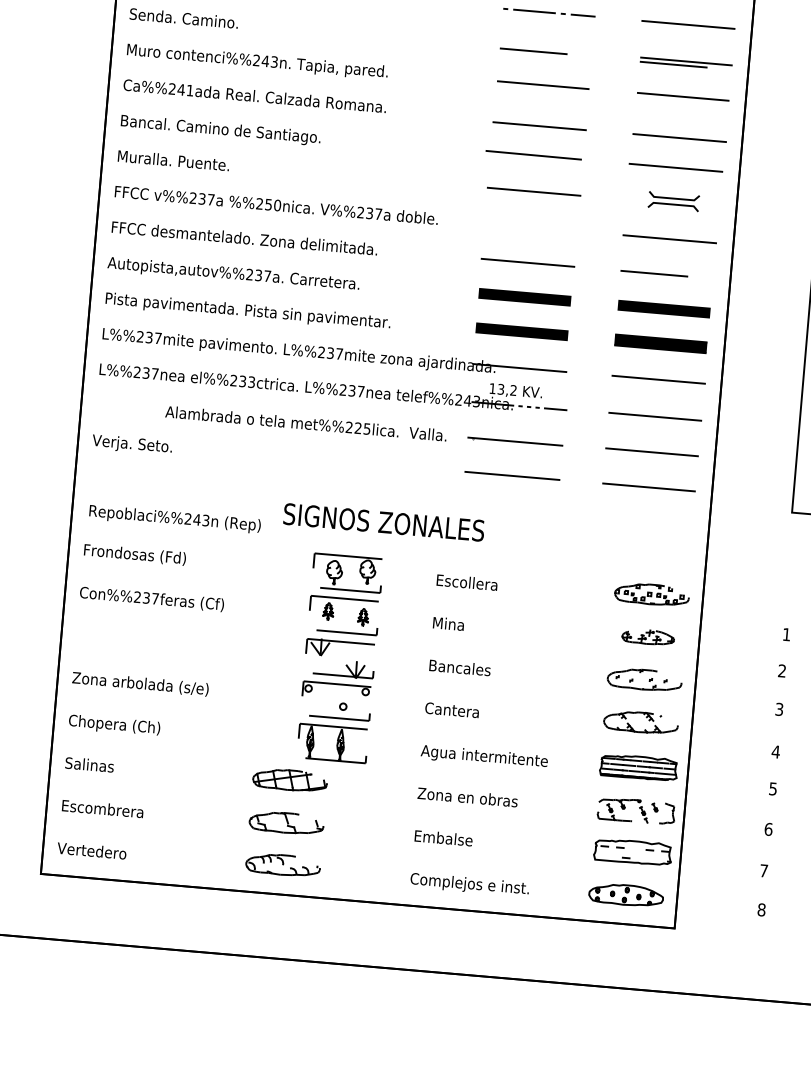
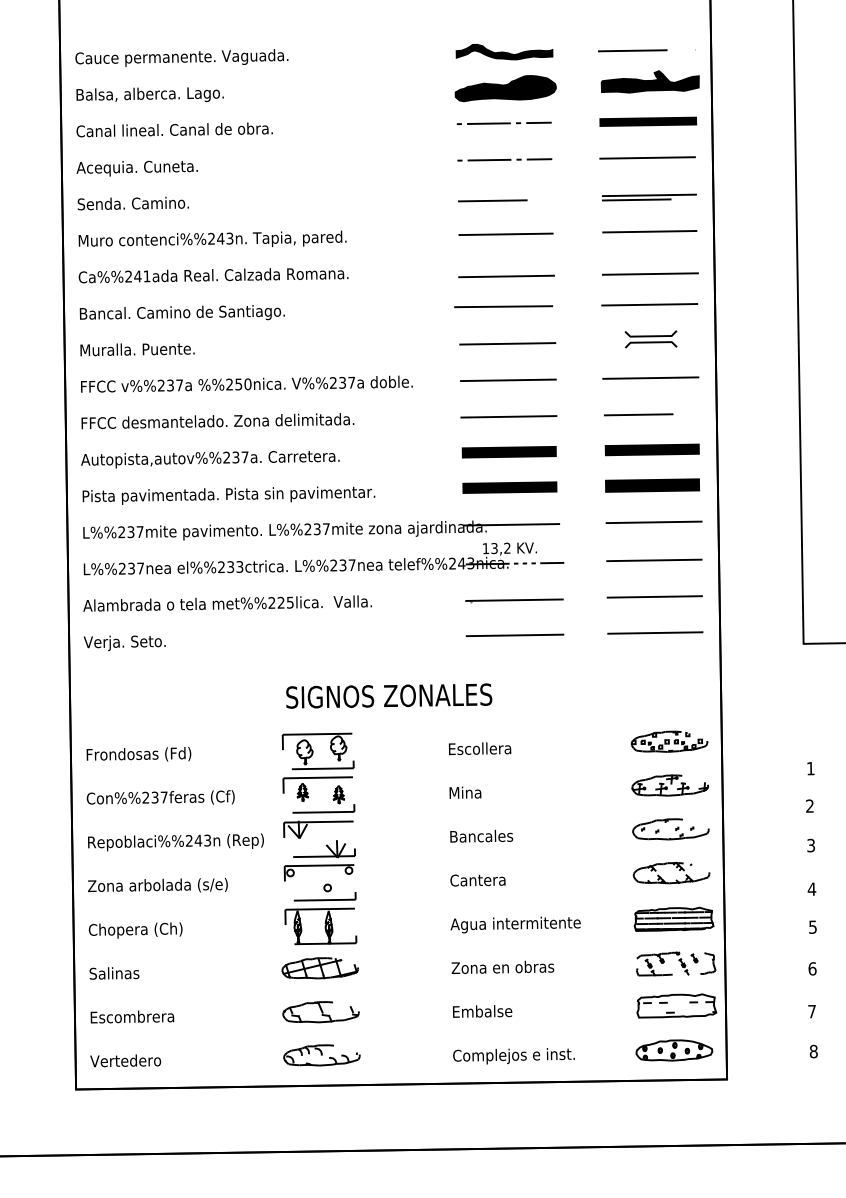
line: (531, 227) -> (508, 380), added
text: (306, 423) -> (227, 603), moved
text: (174, 519) -> (175, 842), moved
part: (647, 637) -> (669, 785), size x1.43
part: (346, 664) -> (326, 844), moved

